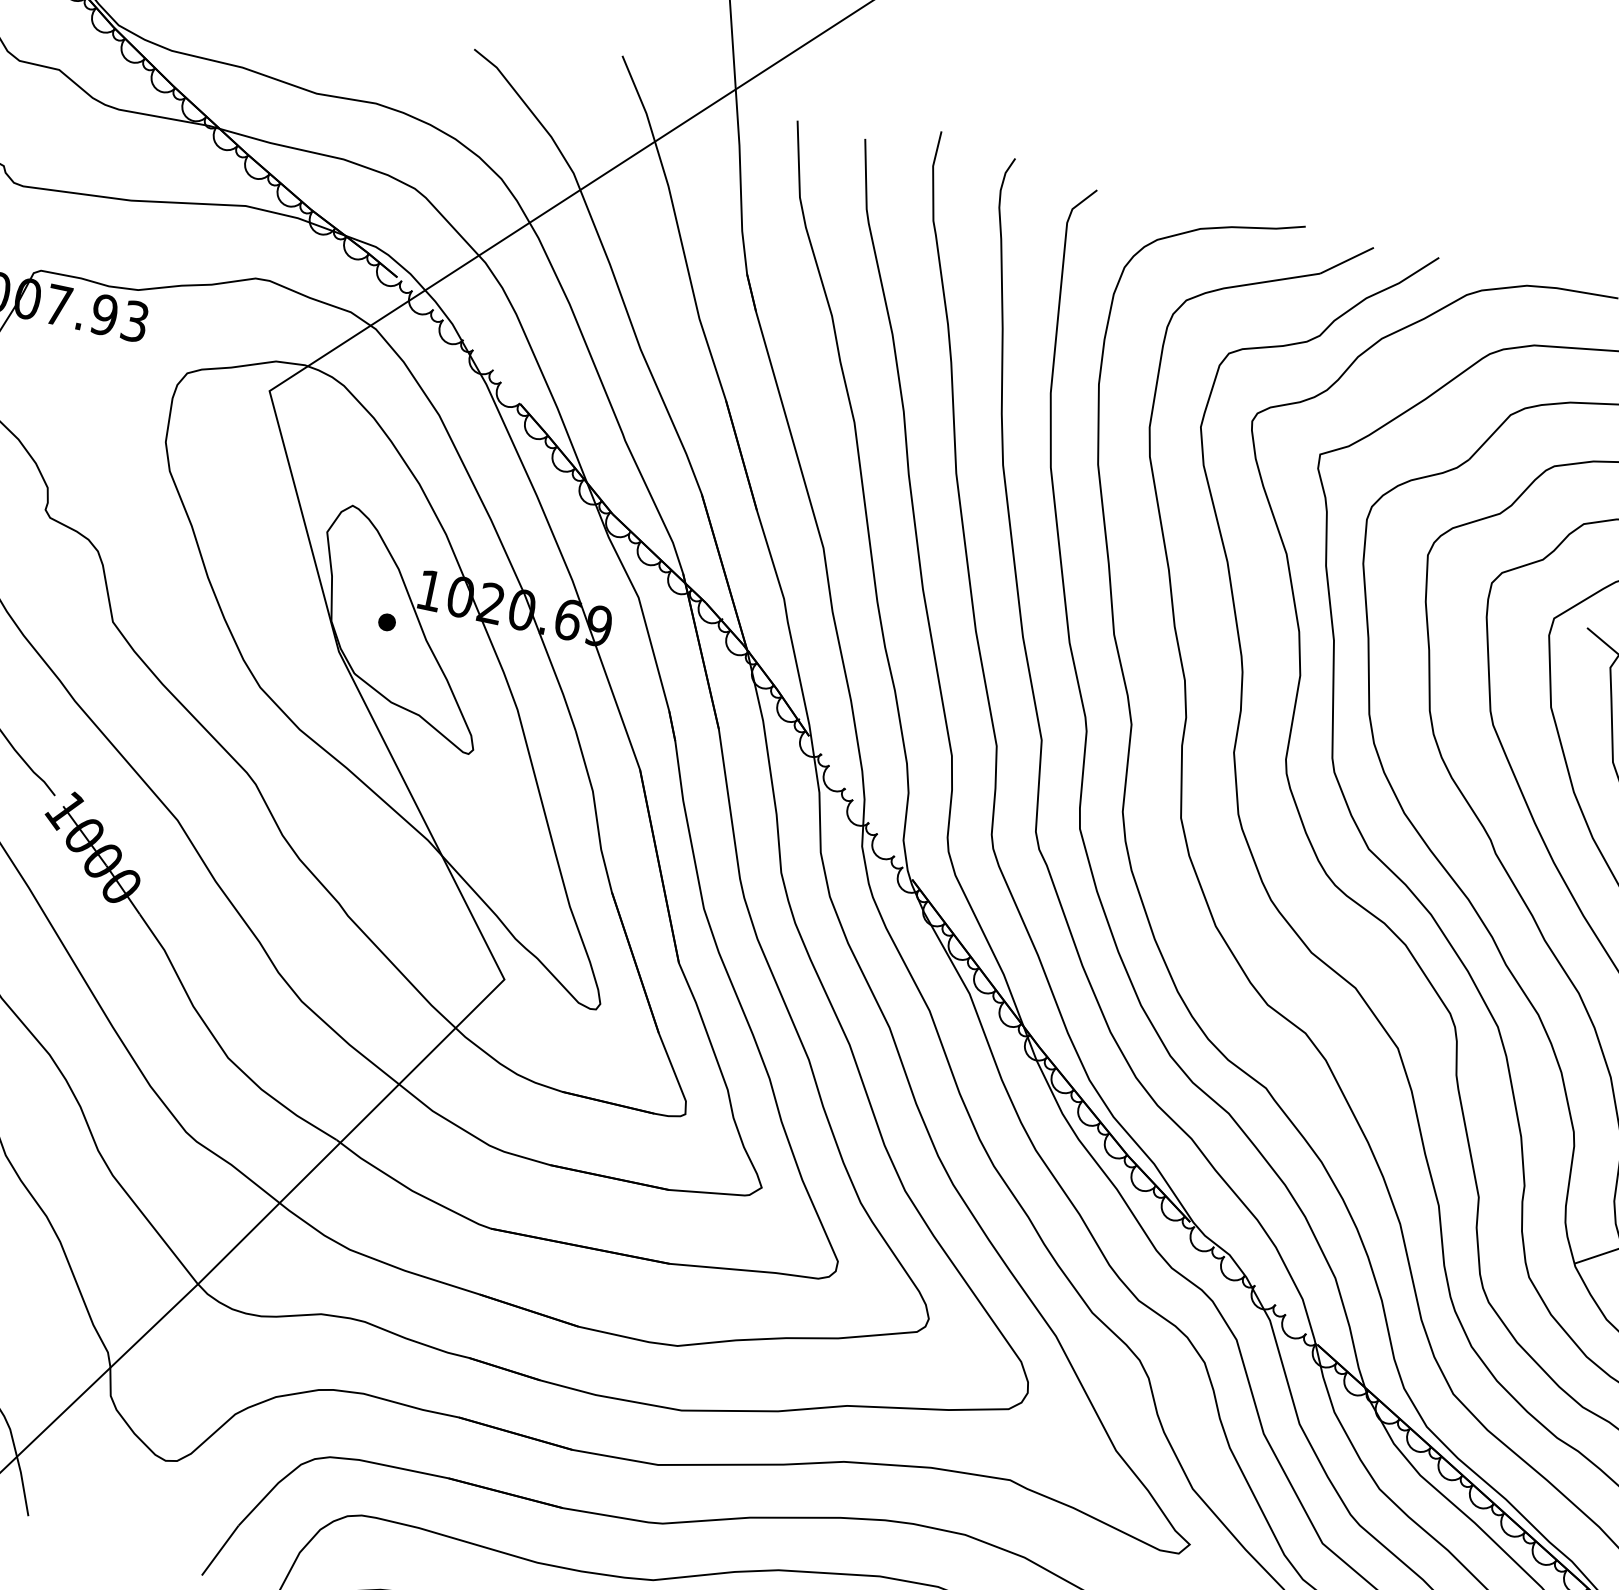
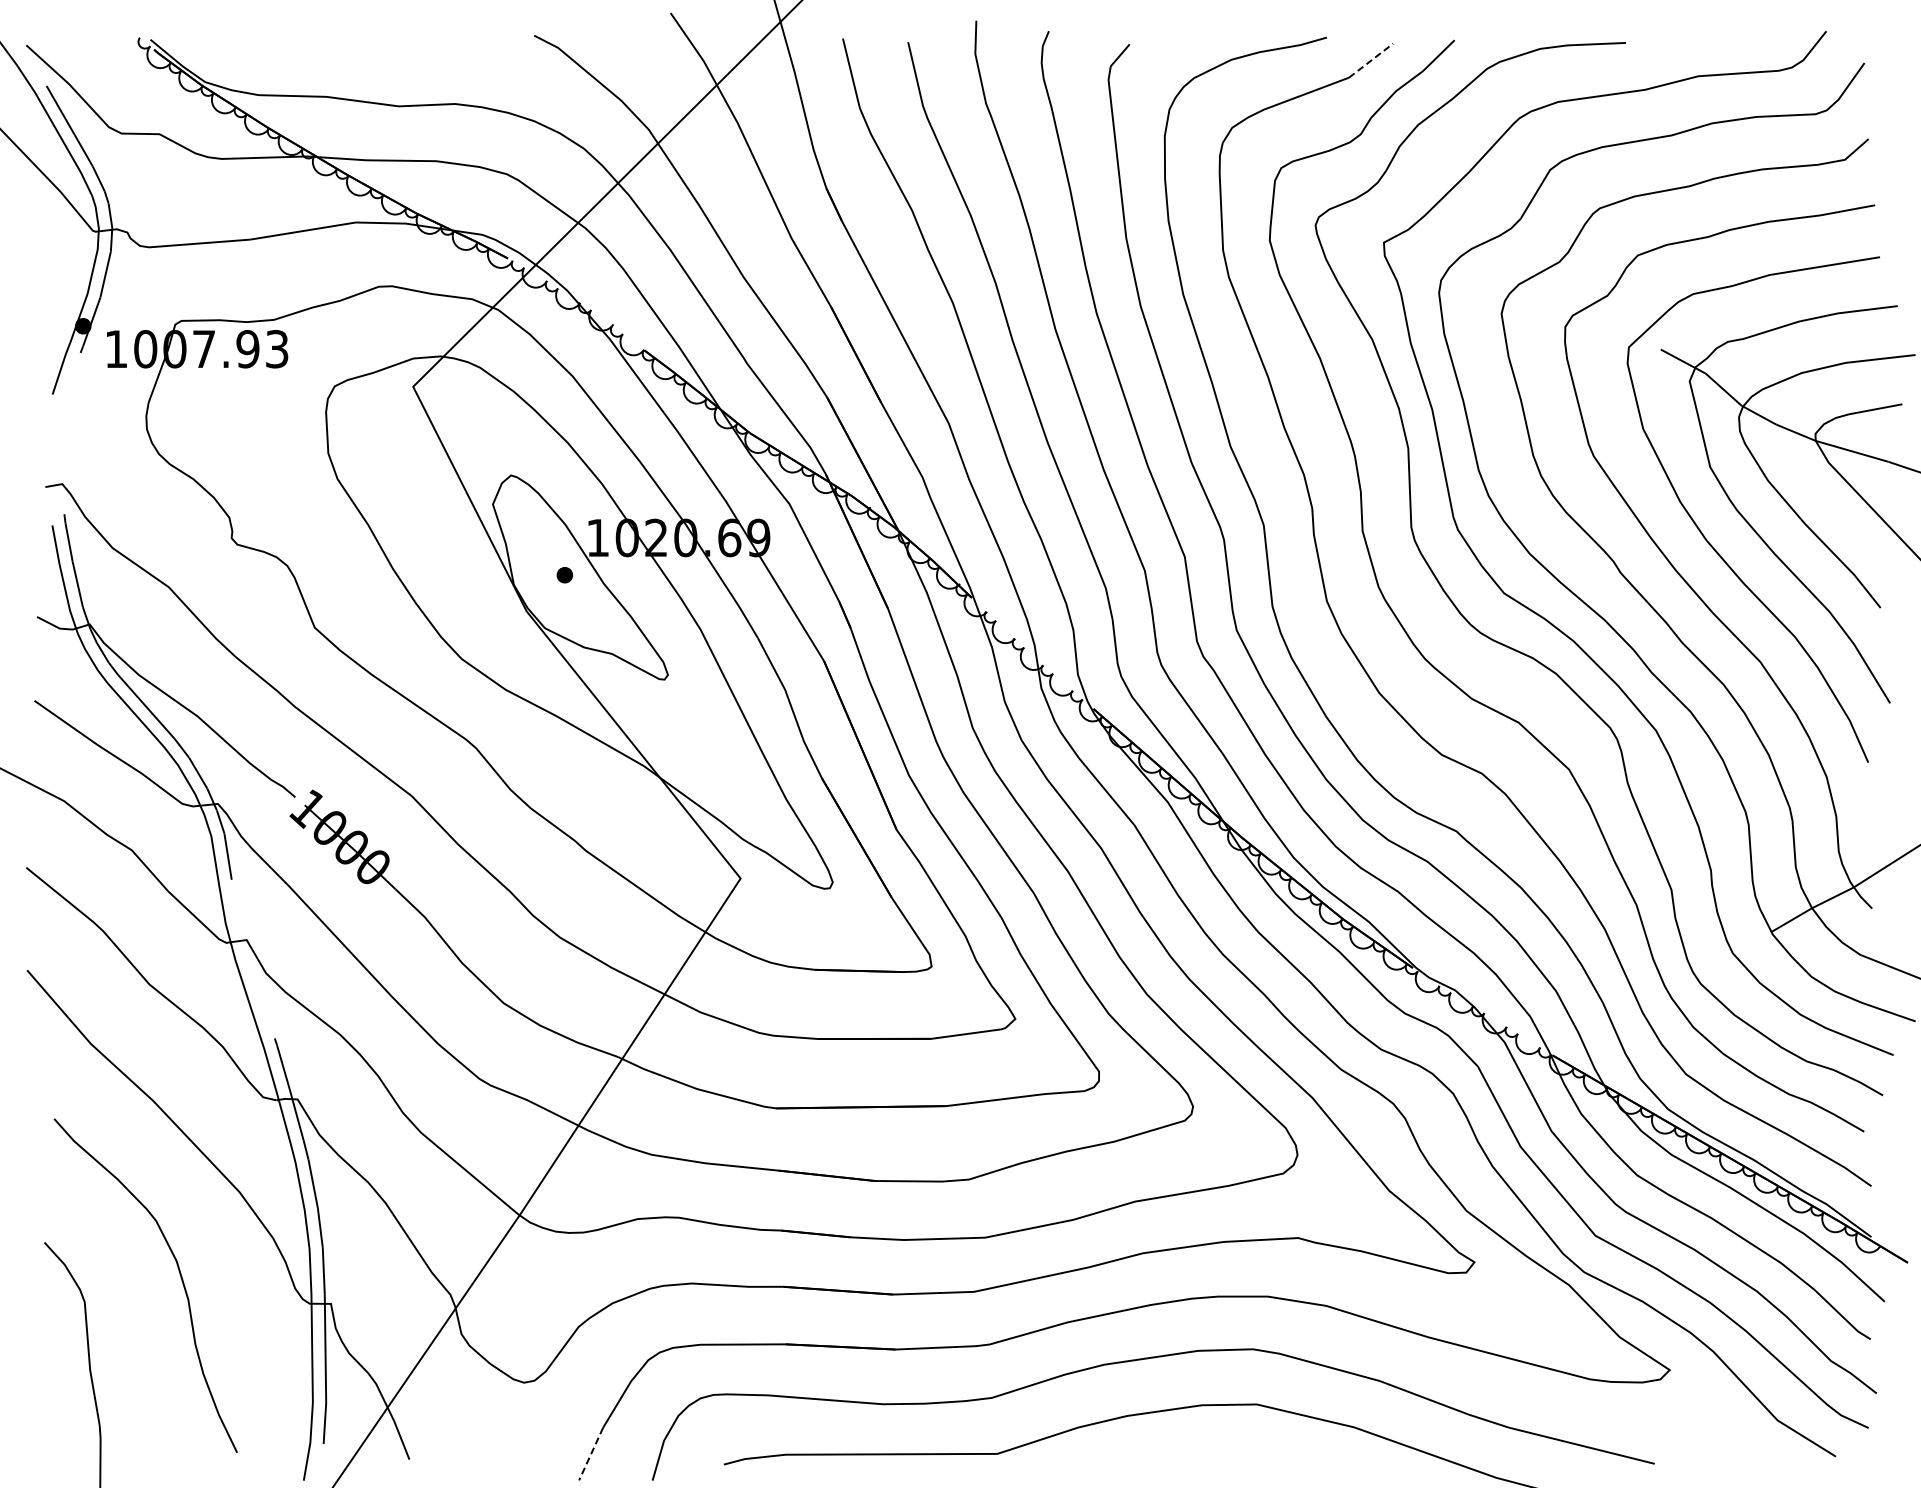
line: (1347, 260) -> (1371, 60), solid -> dashed
line: (220, 1551) -> (591, 1454), solid -> dashed

